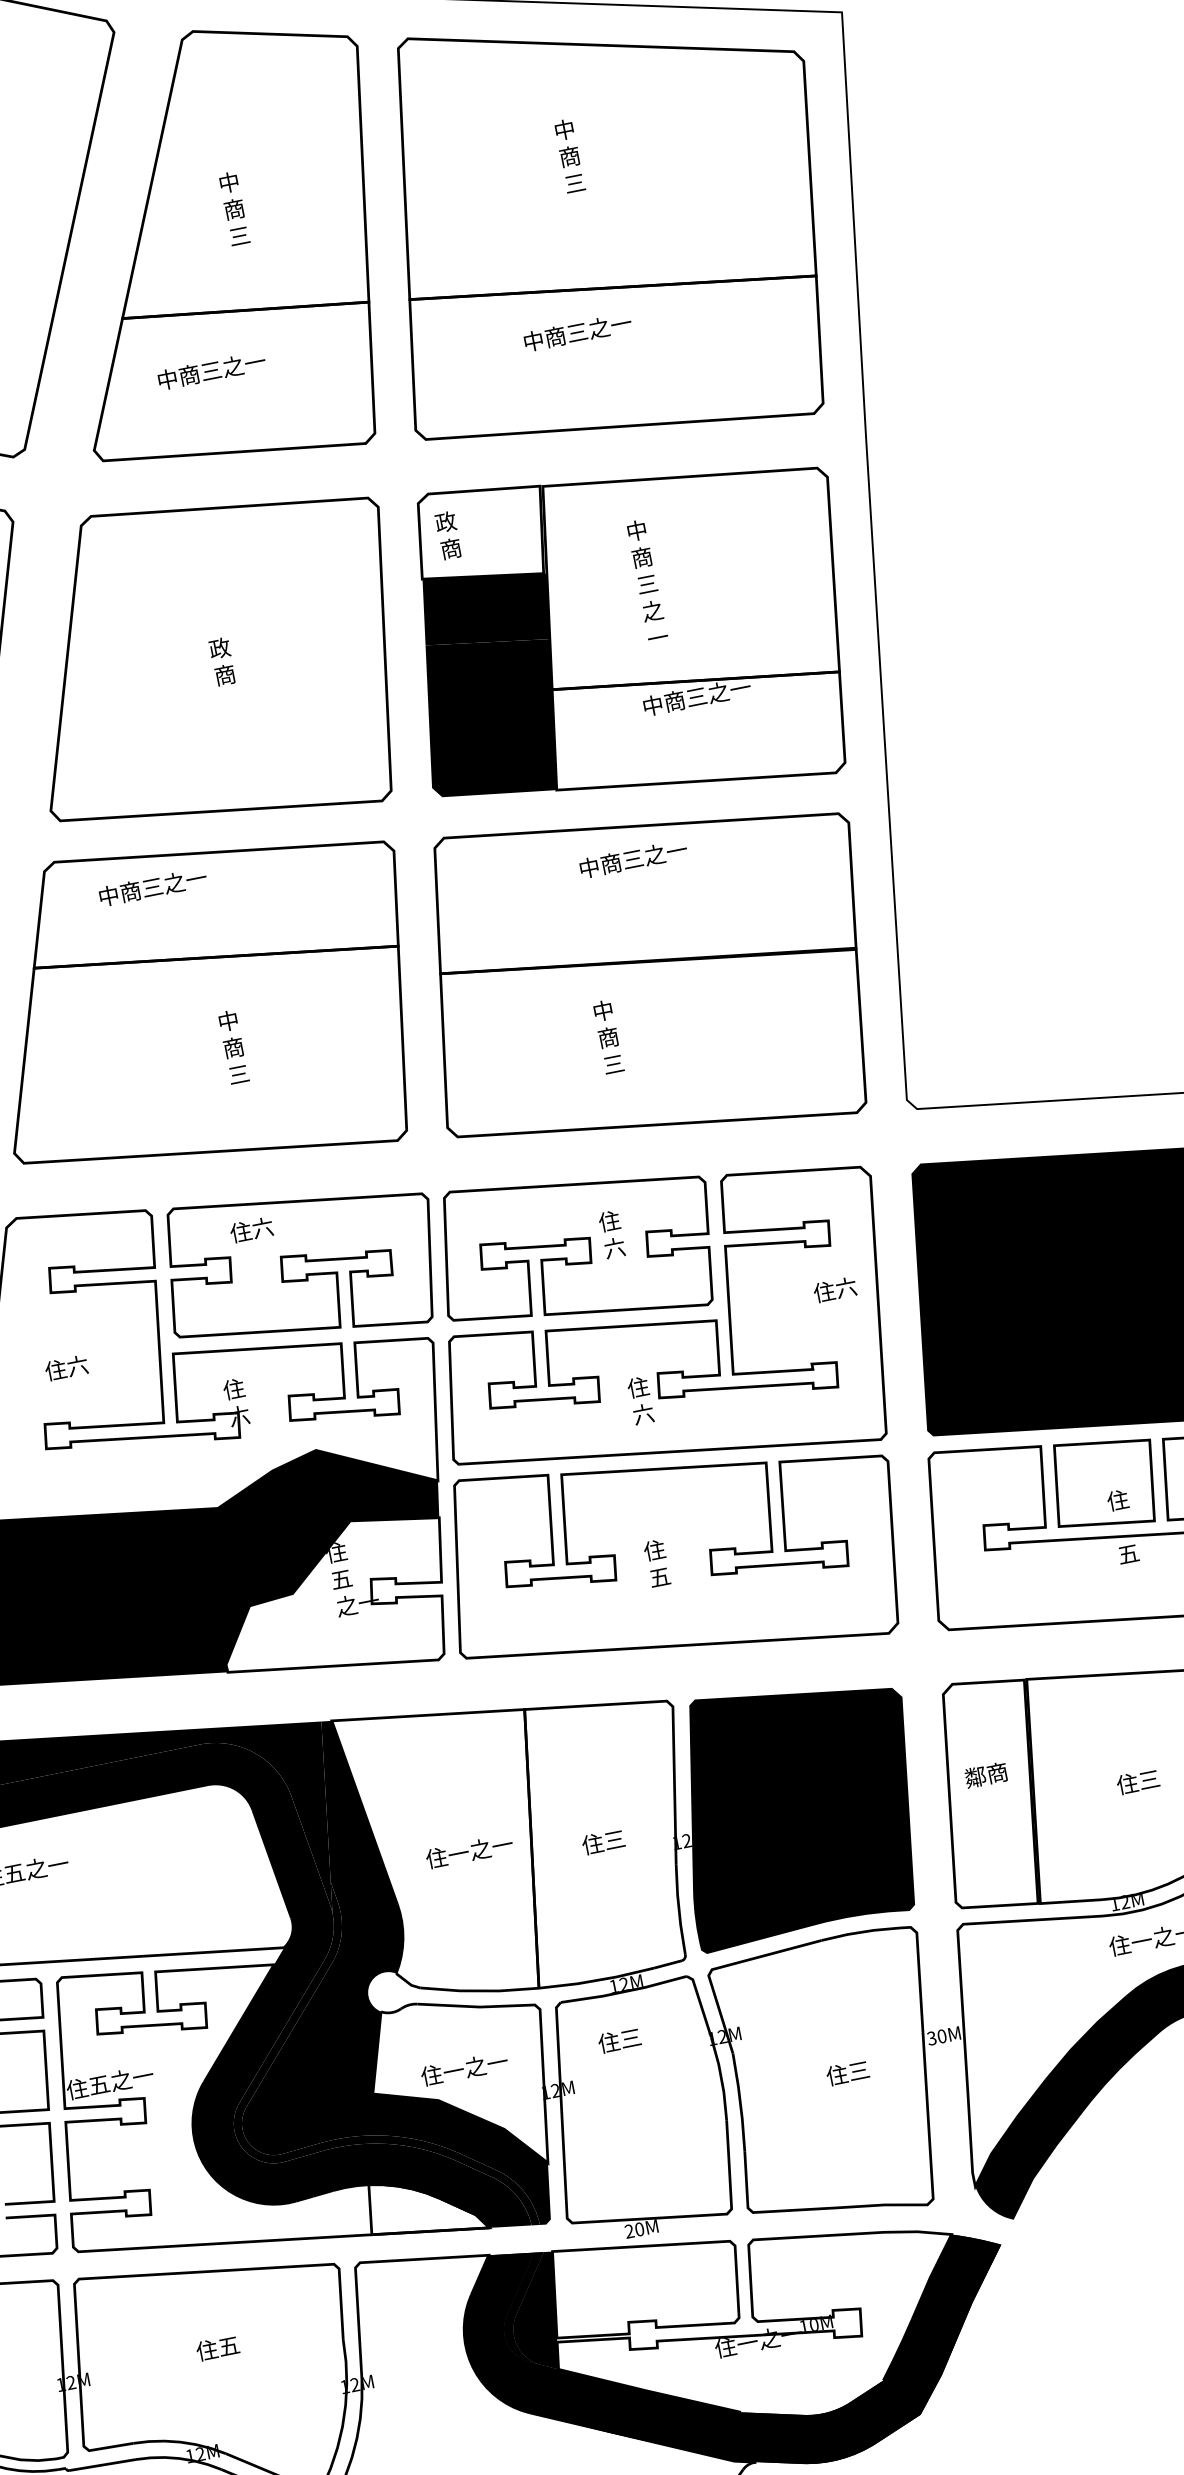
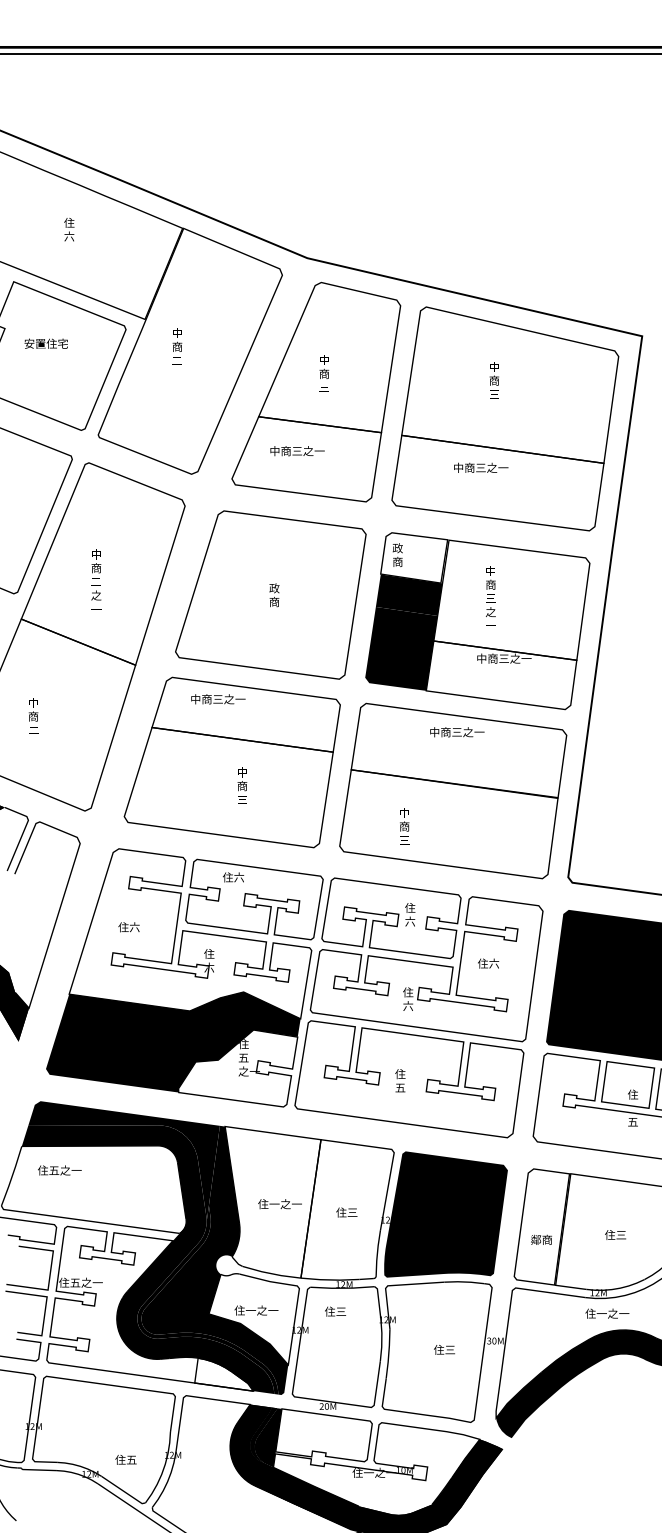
text: (608, 1037) -> (404, 826), moved
text: (835, 1289) -> (488, 963), moved
text: (985, 1774) -> (541, 1239), moved
text: (216, 2347) -> (125, 1459), moved

